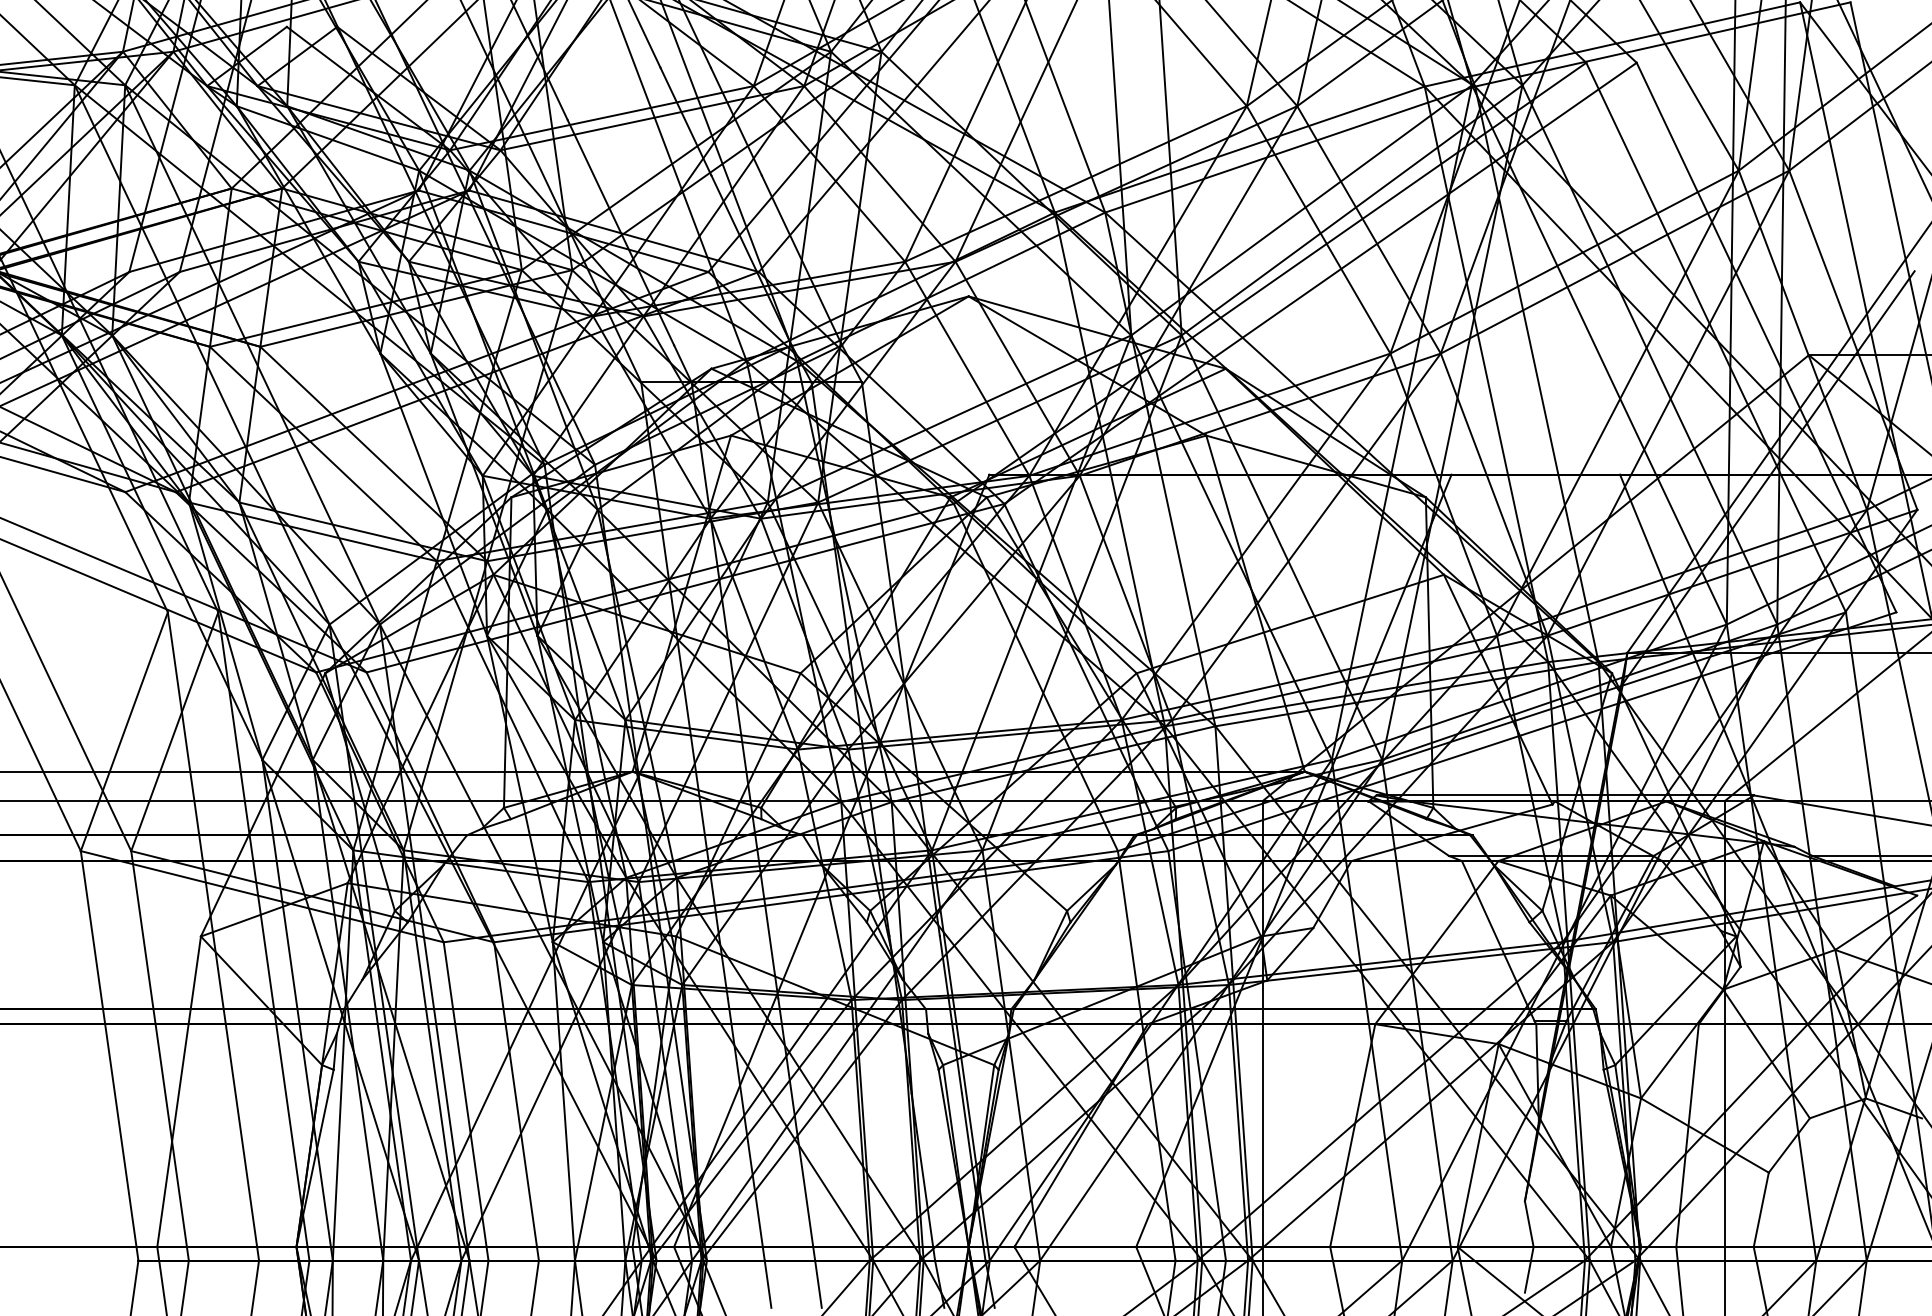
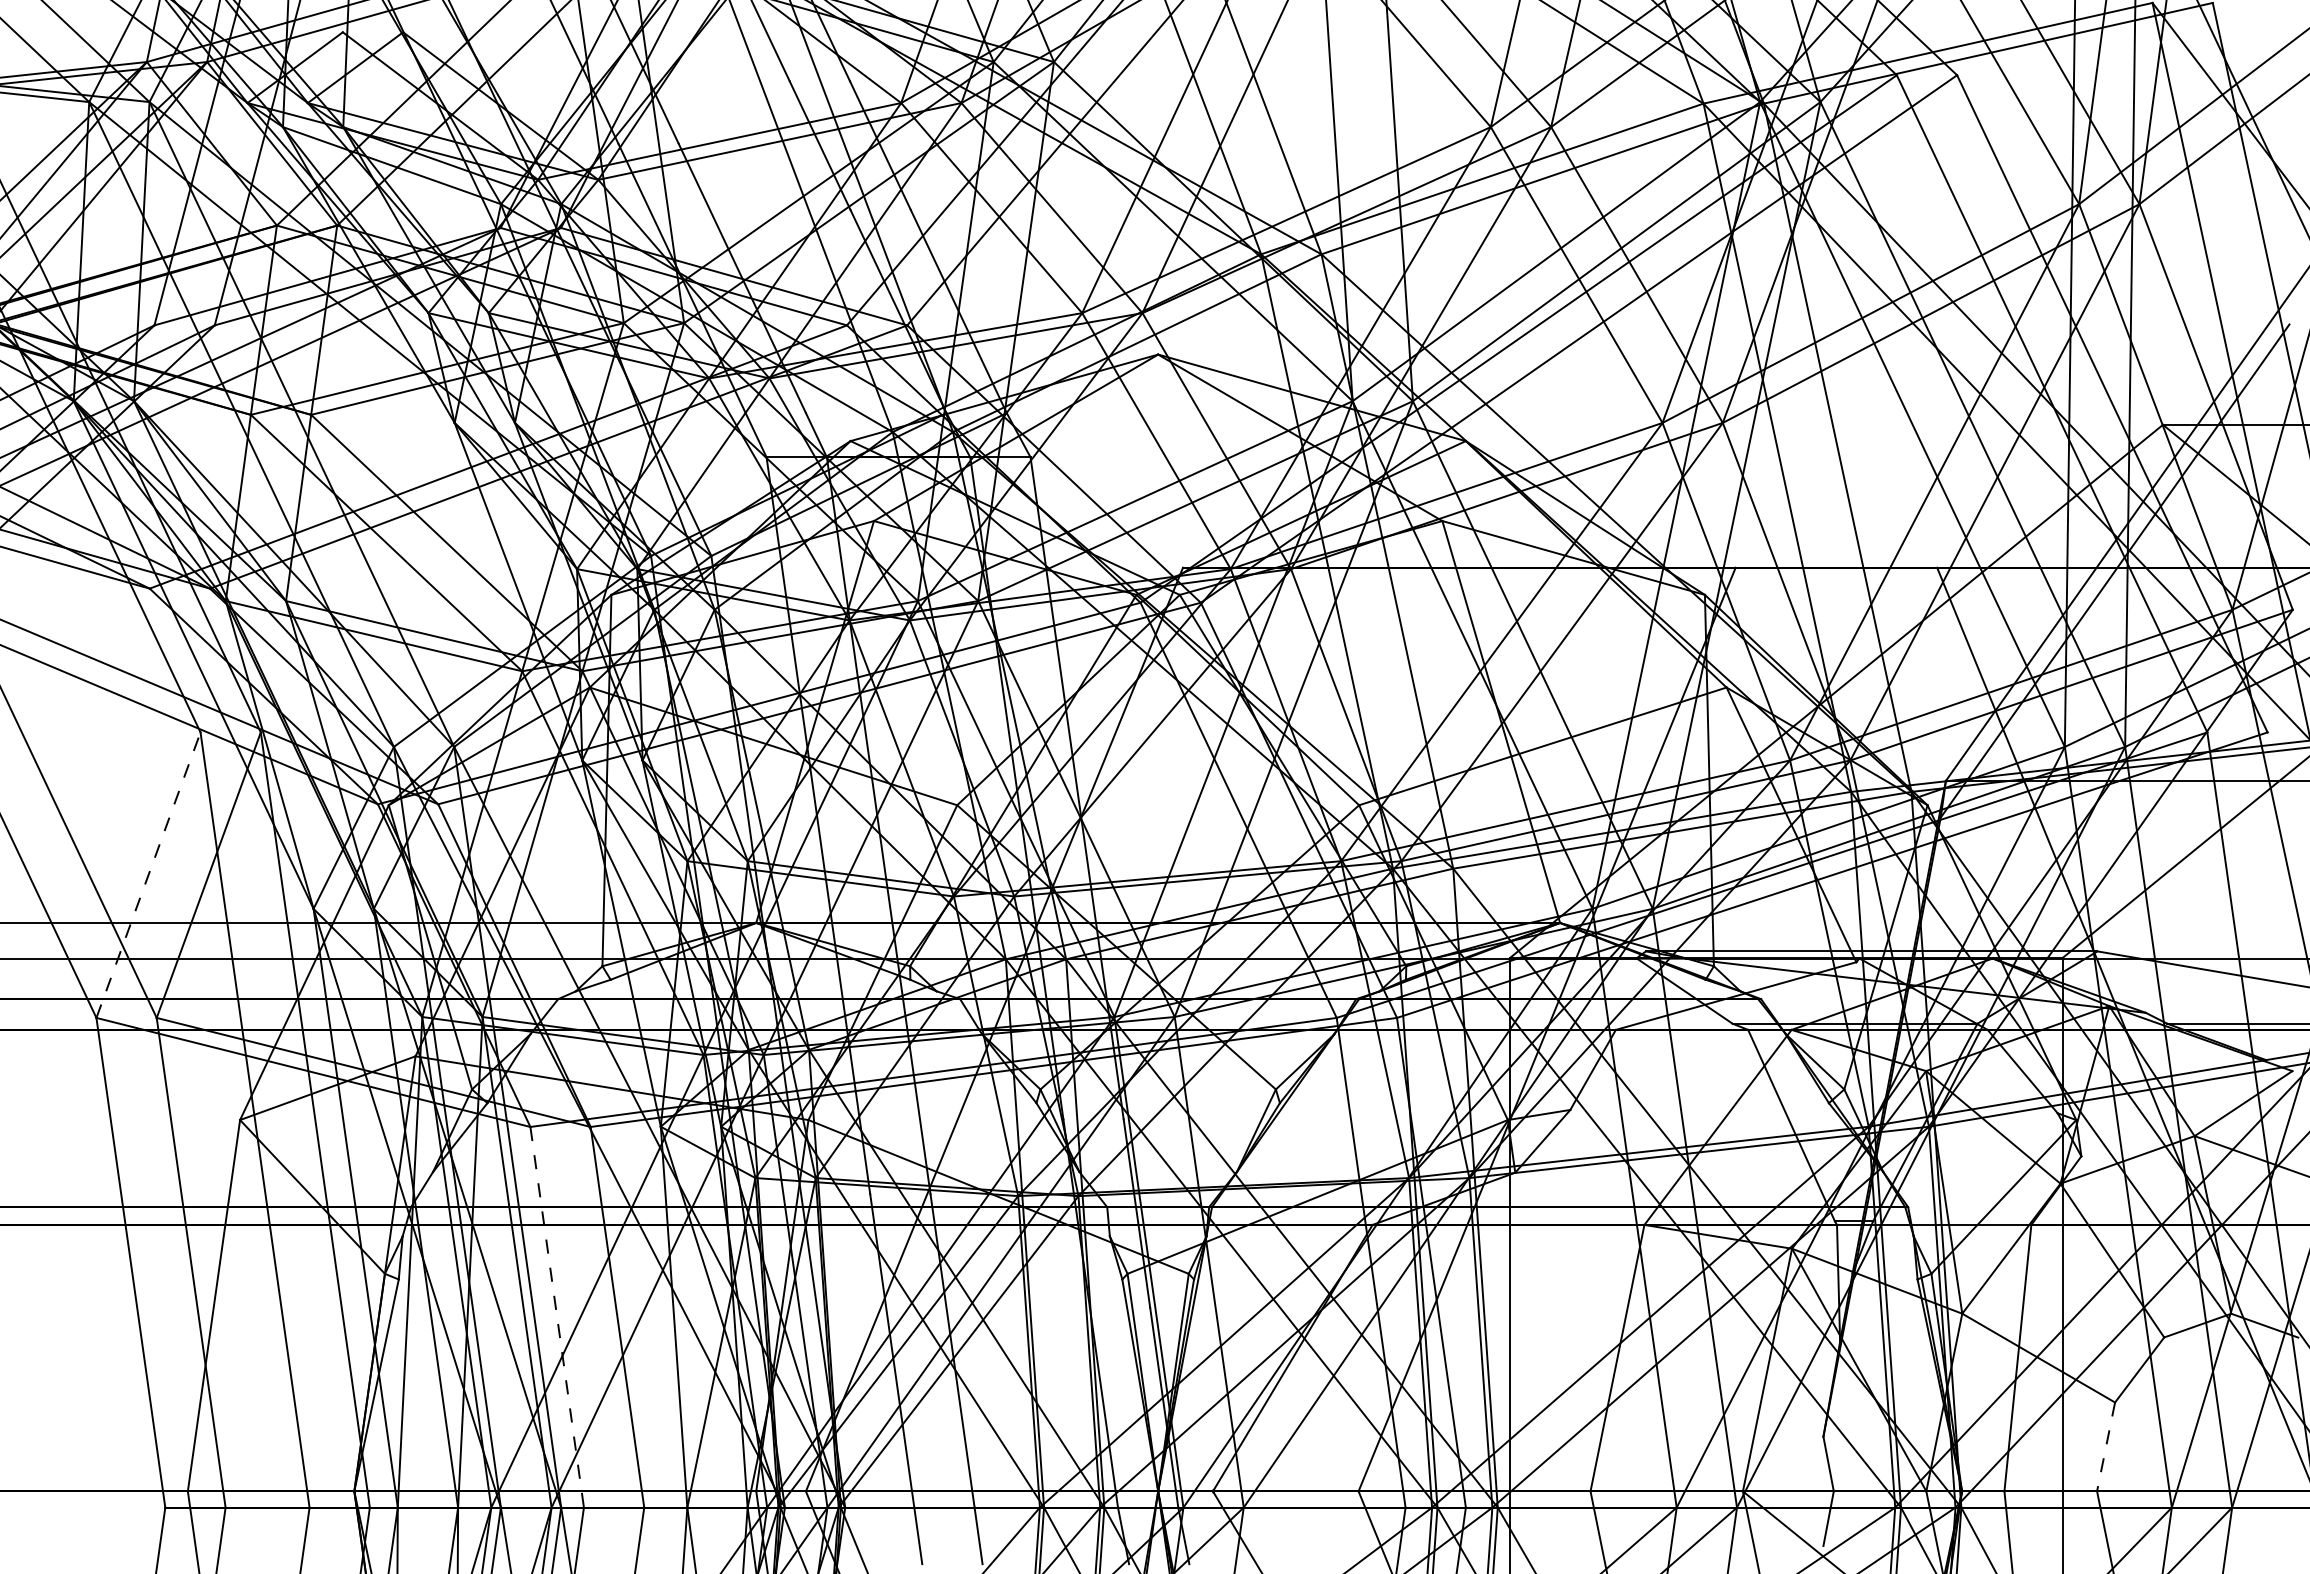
line: (124, 732) -> (148, 875), solid -> dashed
line: (466, 1101) -> (557, 1317), solid -> dashed
line: (1760, 1210) -> (2105, 1447), solid -> dashed

